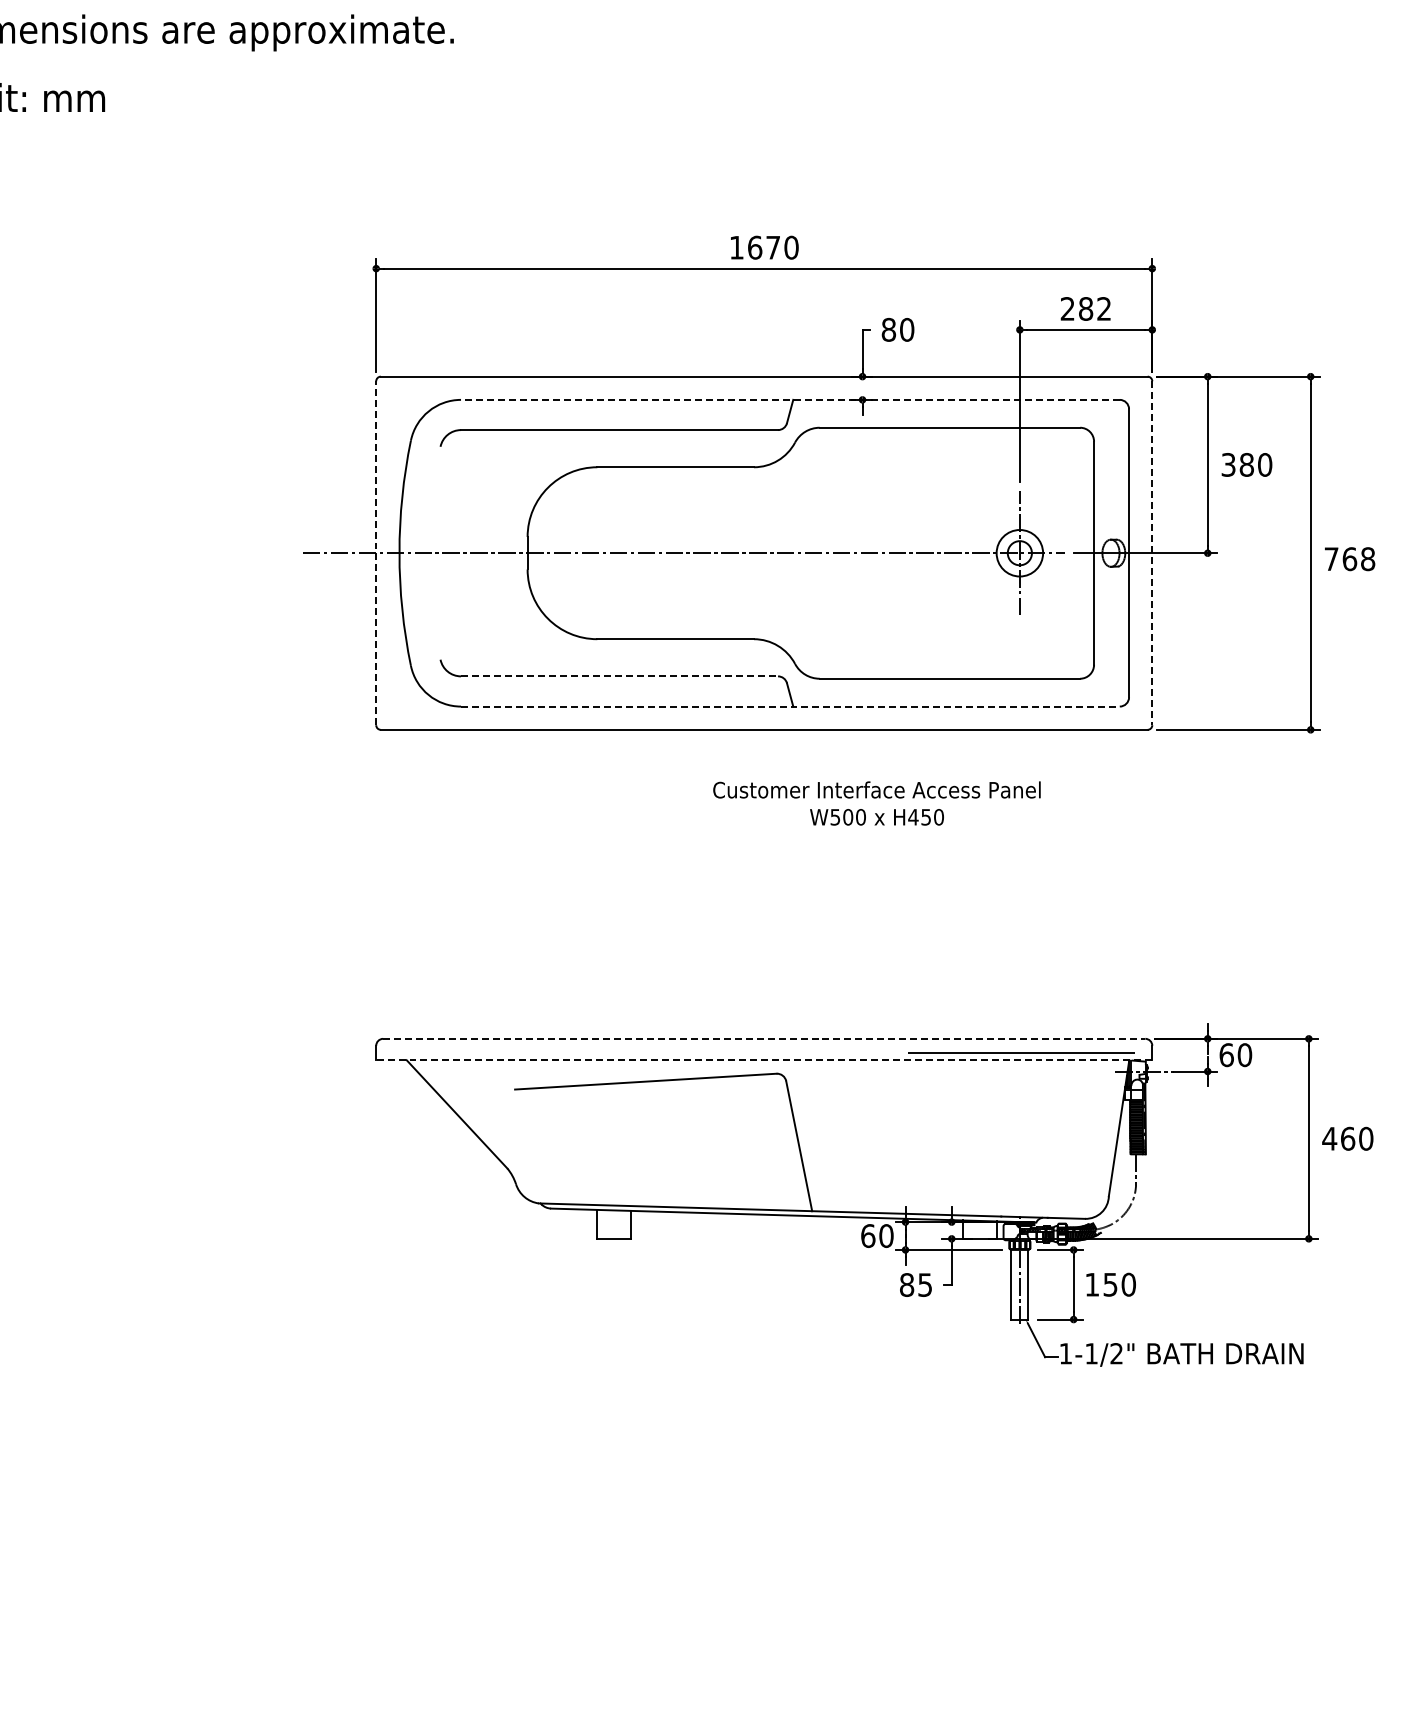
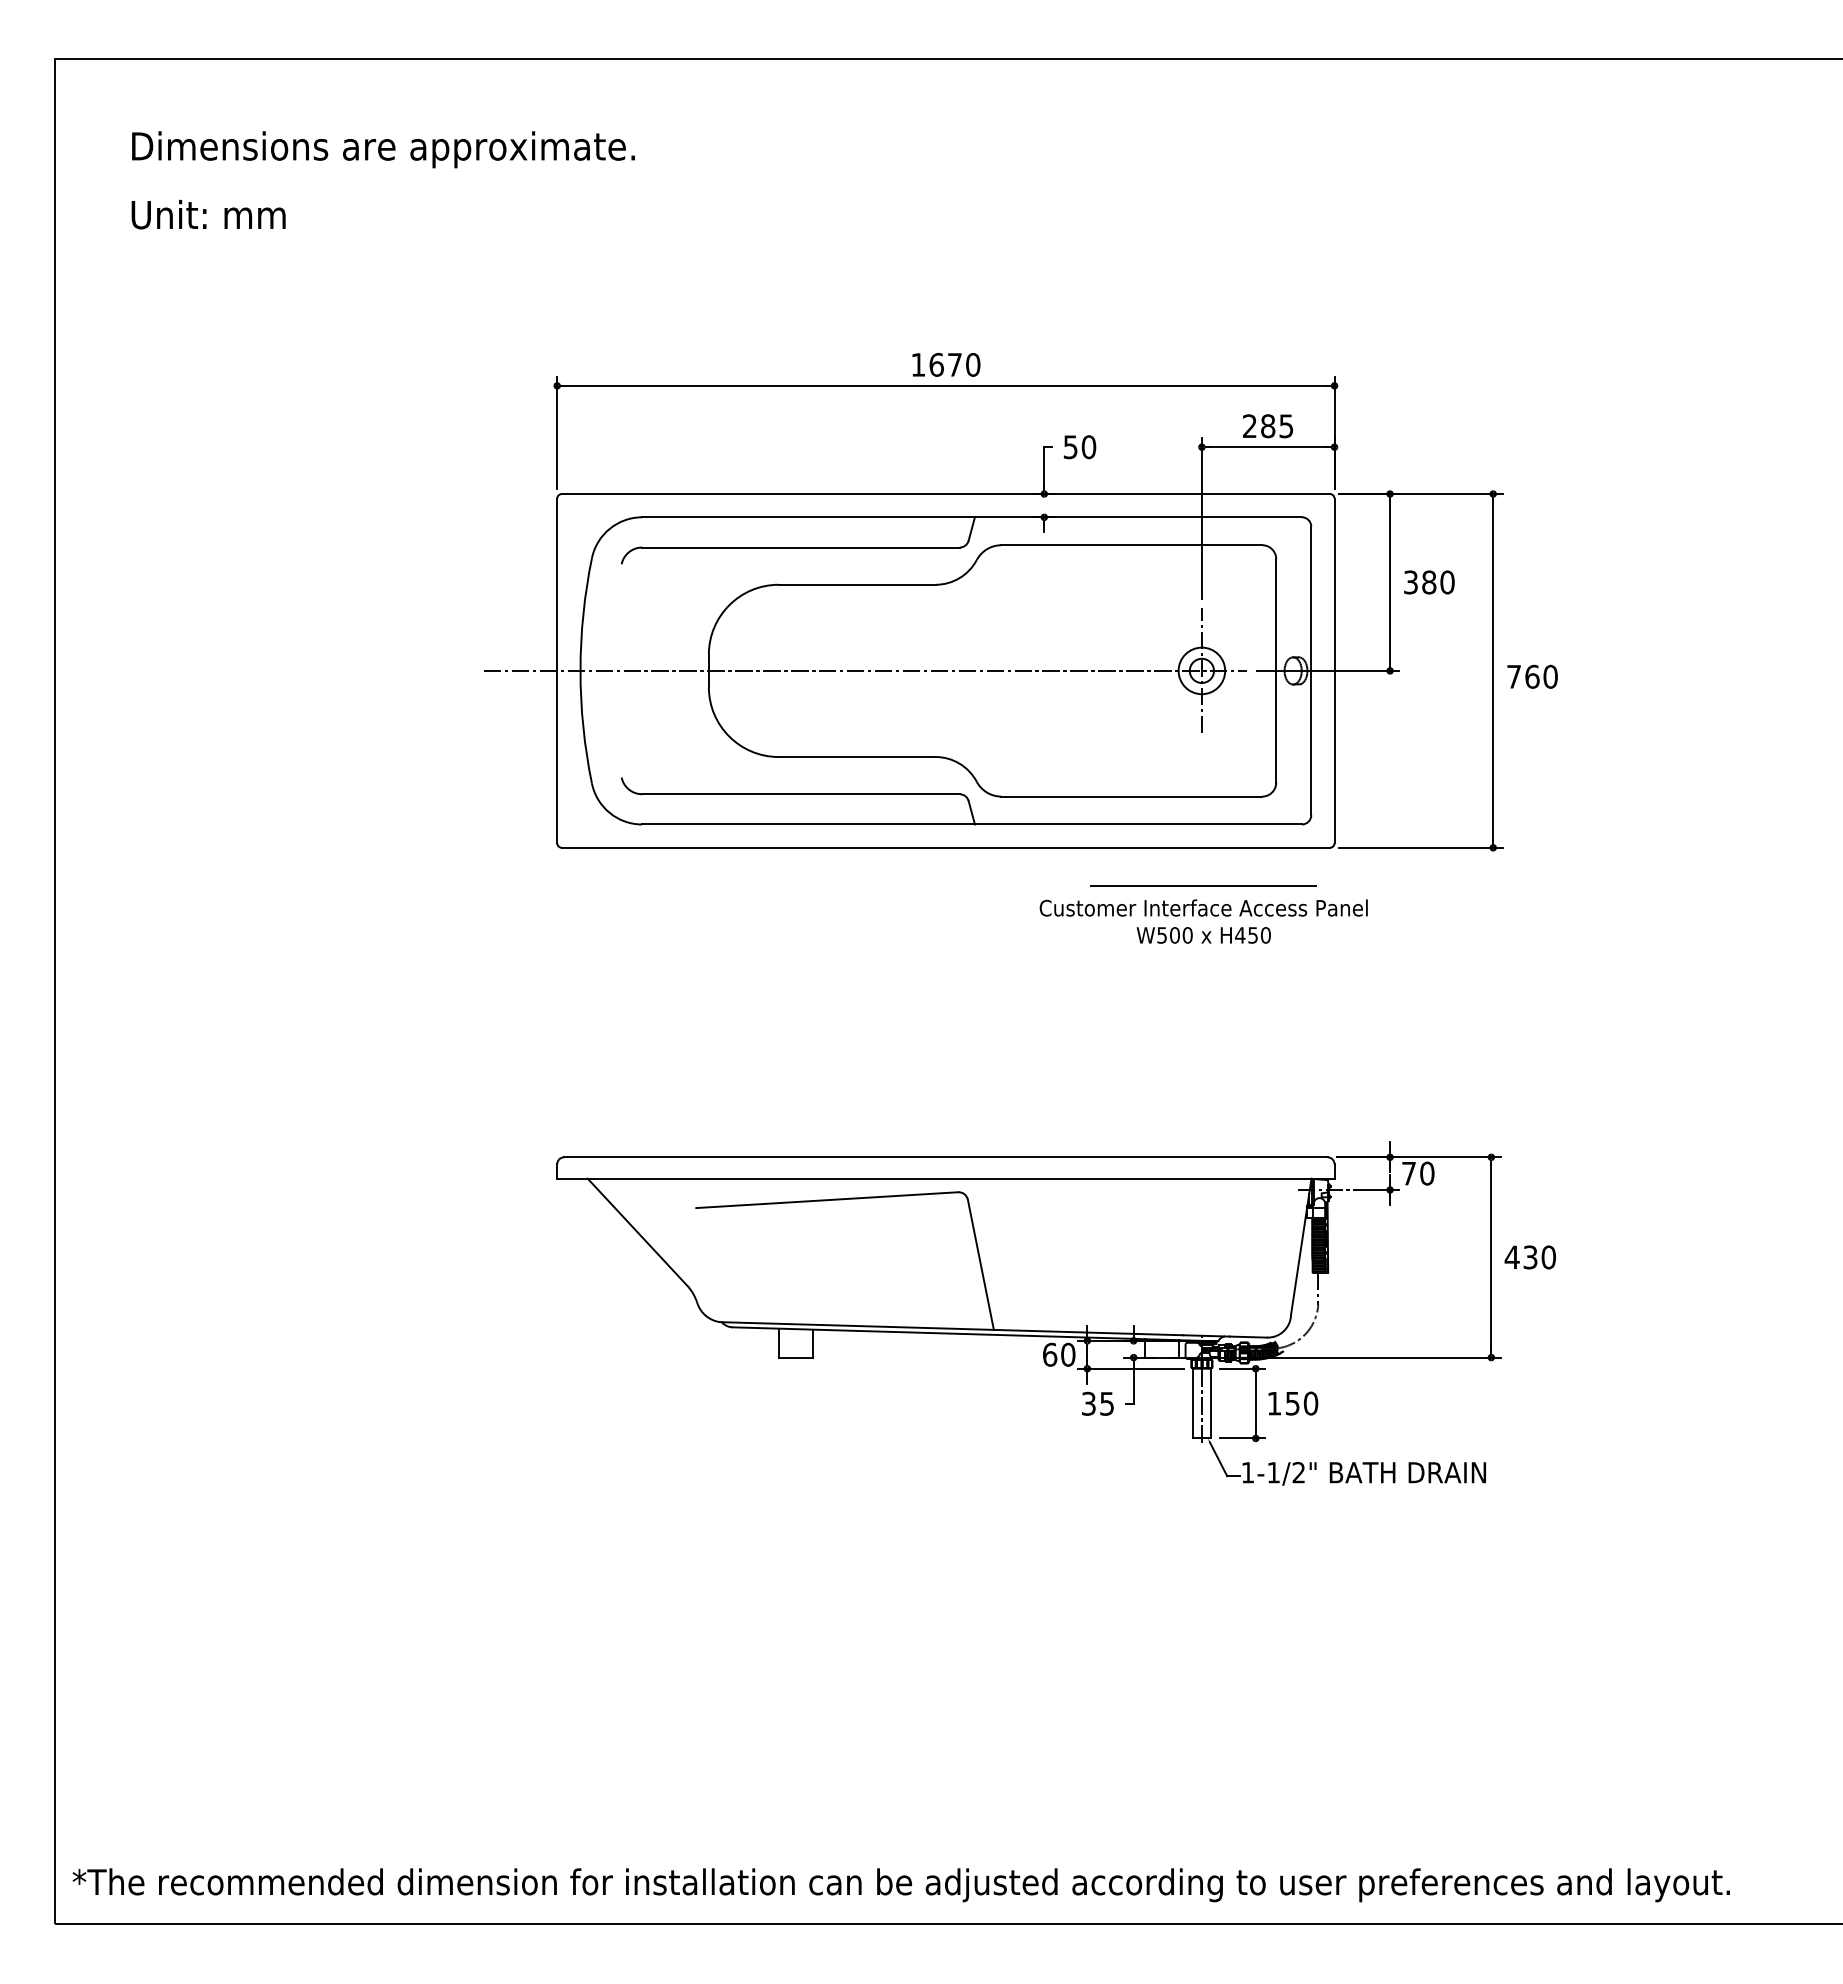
text: (1104, 309) -> (1286, 426), 282 -> 285
text: (888, 330) -> (1070, 447), 80 -> 50
line: (790, 400) -> (972, 517), dashed -> solid
line: (376, 552) -> (557, 670), dashed -> solid
line: (1152, 553) -> (1334, 671), dashed -> solid
text: (1367, 558) -> (1550, 676), 768 -> 760
line: (619, 676) -> (800, 794), dashed -> solid
line: (790, 706) -> (972, 824), dashed -> solid
text: (876, 803) -> (1203, 921), moved
line: (763, 1039) -> (945, 1157), dashed -> solid
line: (1021, 1052) -> (1203, 885), moved
text: (1227, 1055) -> (1409, 1173), 60 -> 70
line: (763, 1060) -> (945, 1178), dashed -> solid
text: (1347, 1138) -> (1530, 1257), 460 -> 430
text: (906, 1284) -> (1088, 1403), 85 -> 35

